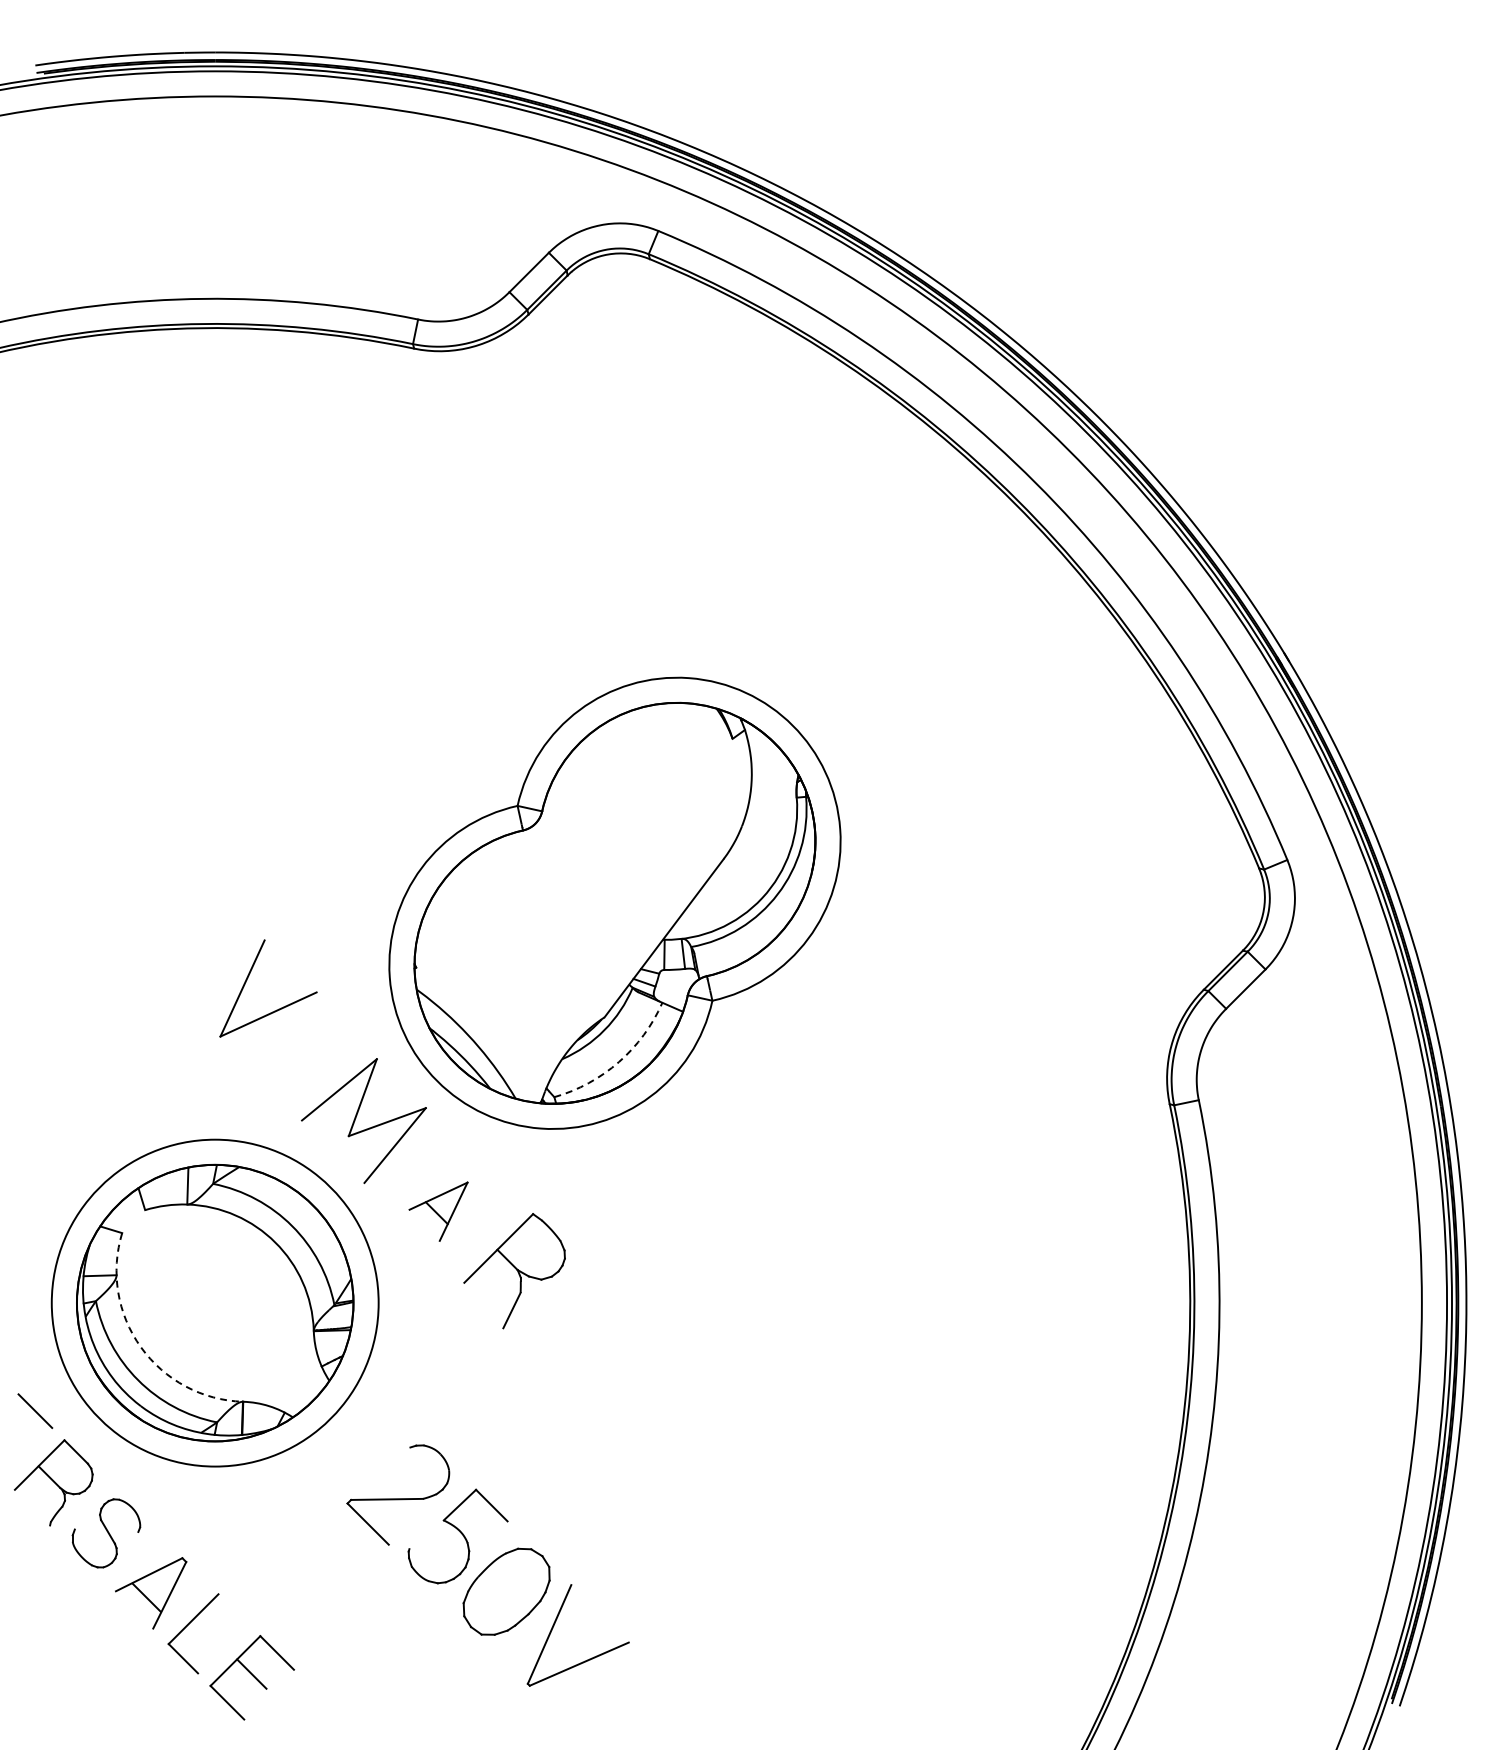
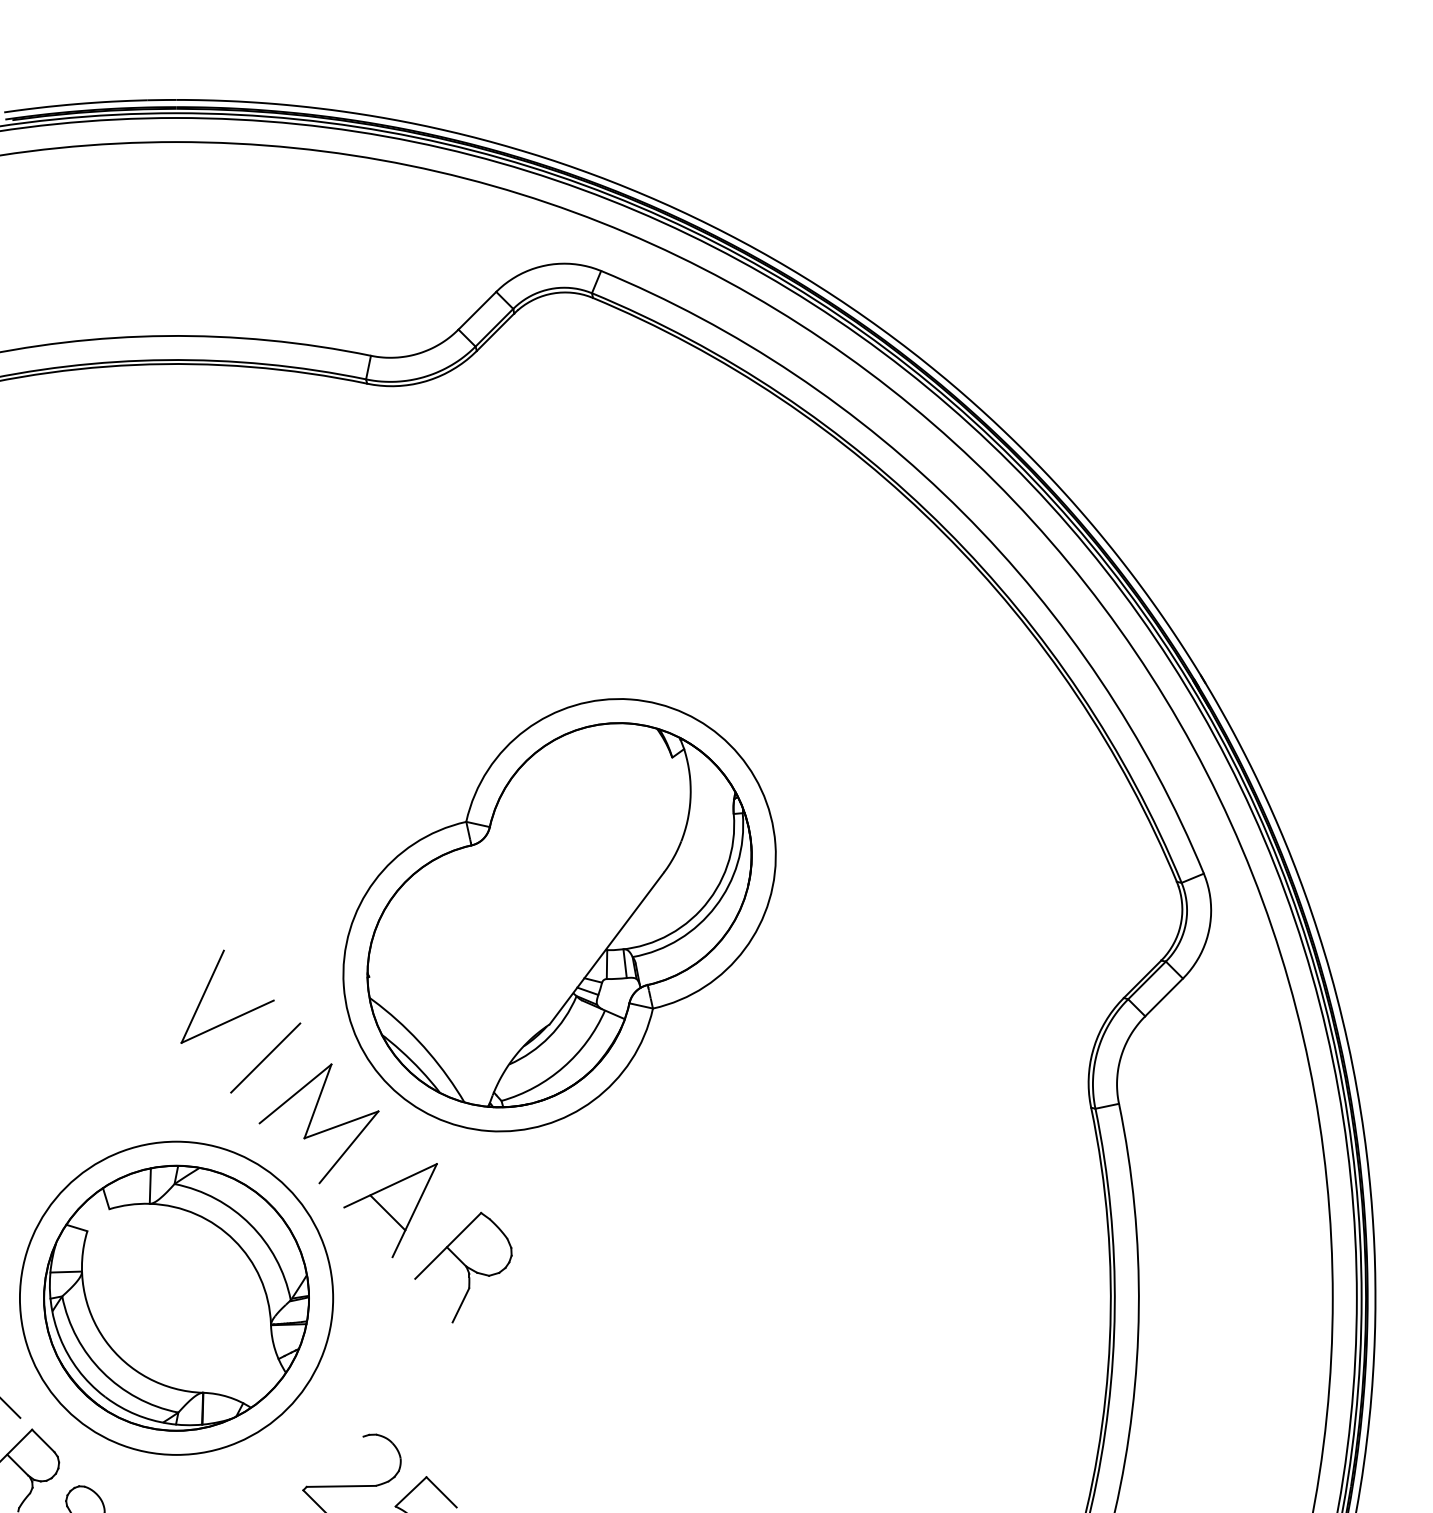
line: (308, 1052) -> (265, 1058), added
arc: (618, 1062) -> (562, 1067), dashed -> solid
part: (438, 1211) -> (390, 1210), size x1.67
arc: (140, 1347) -> (104, 1340), dashed -> solid

